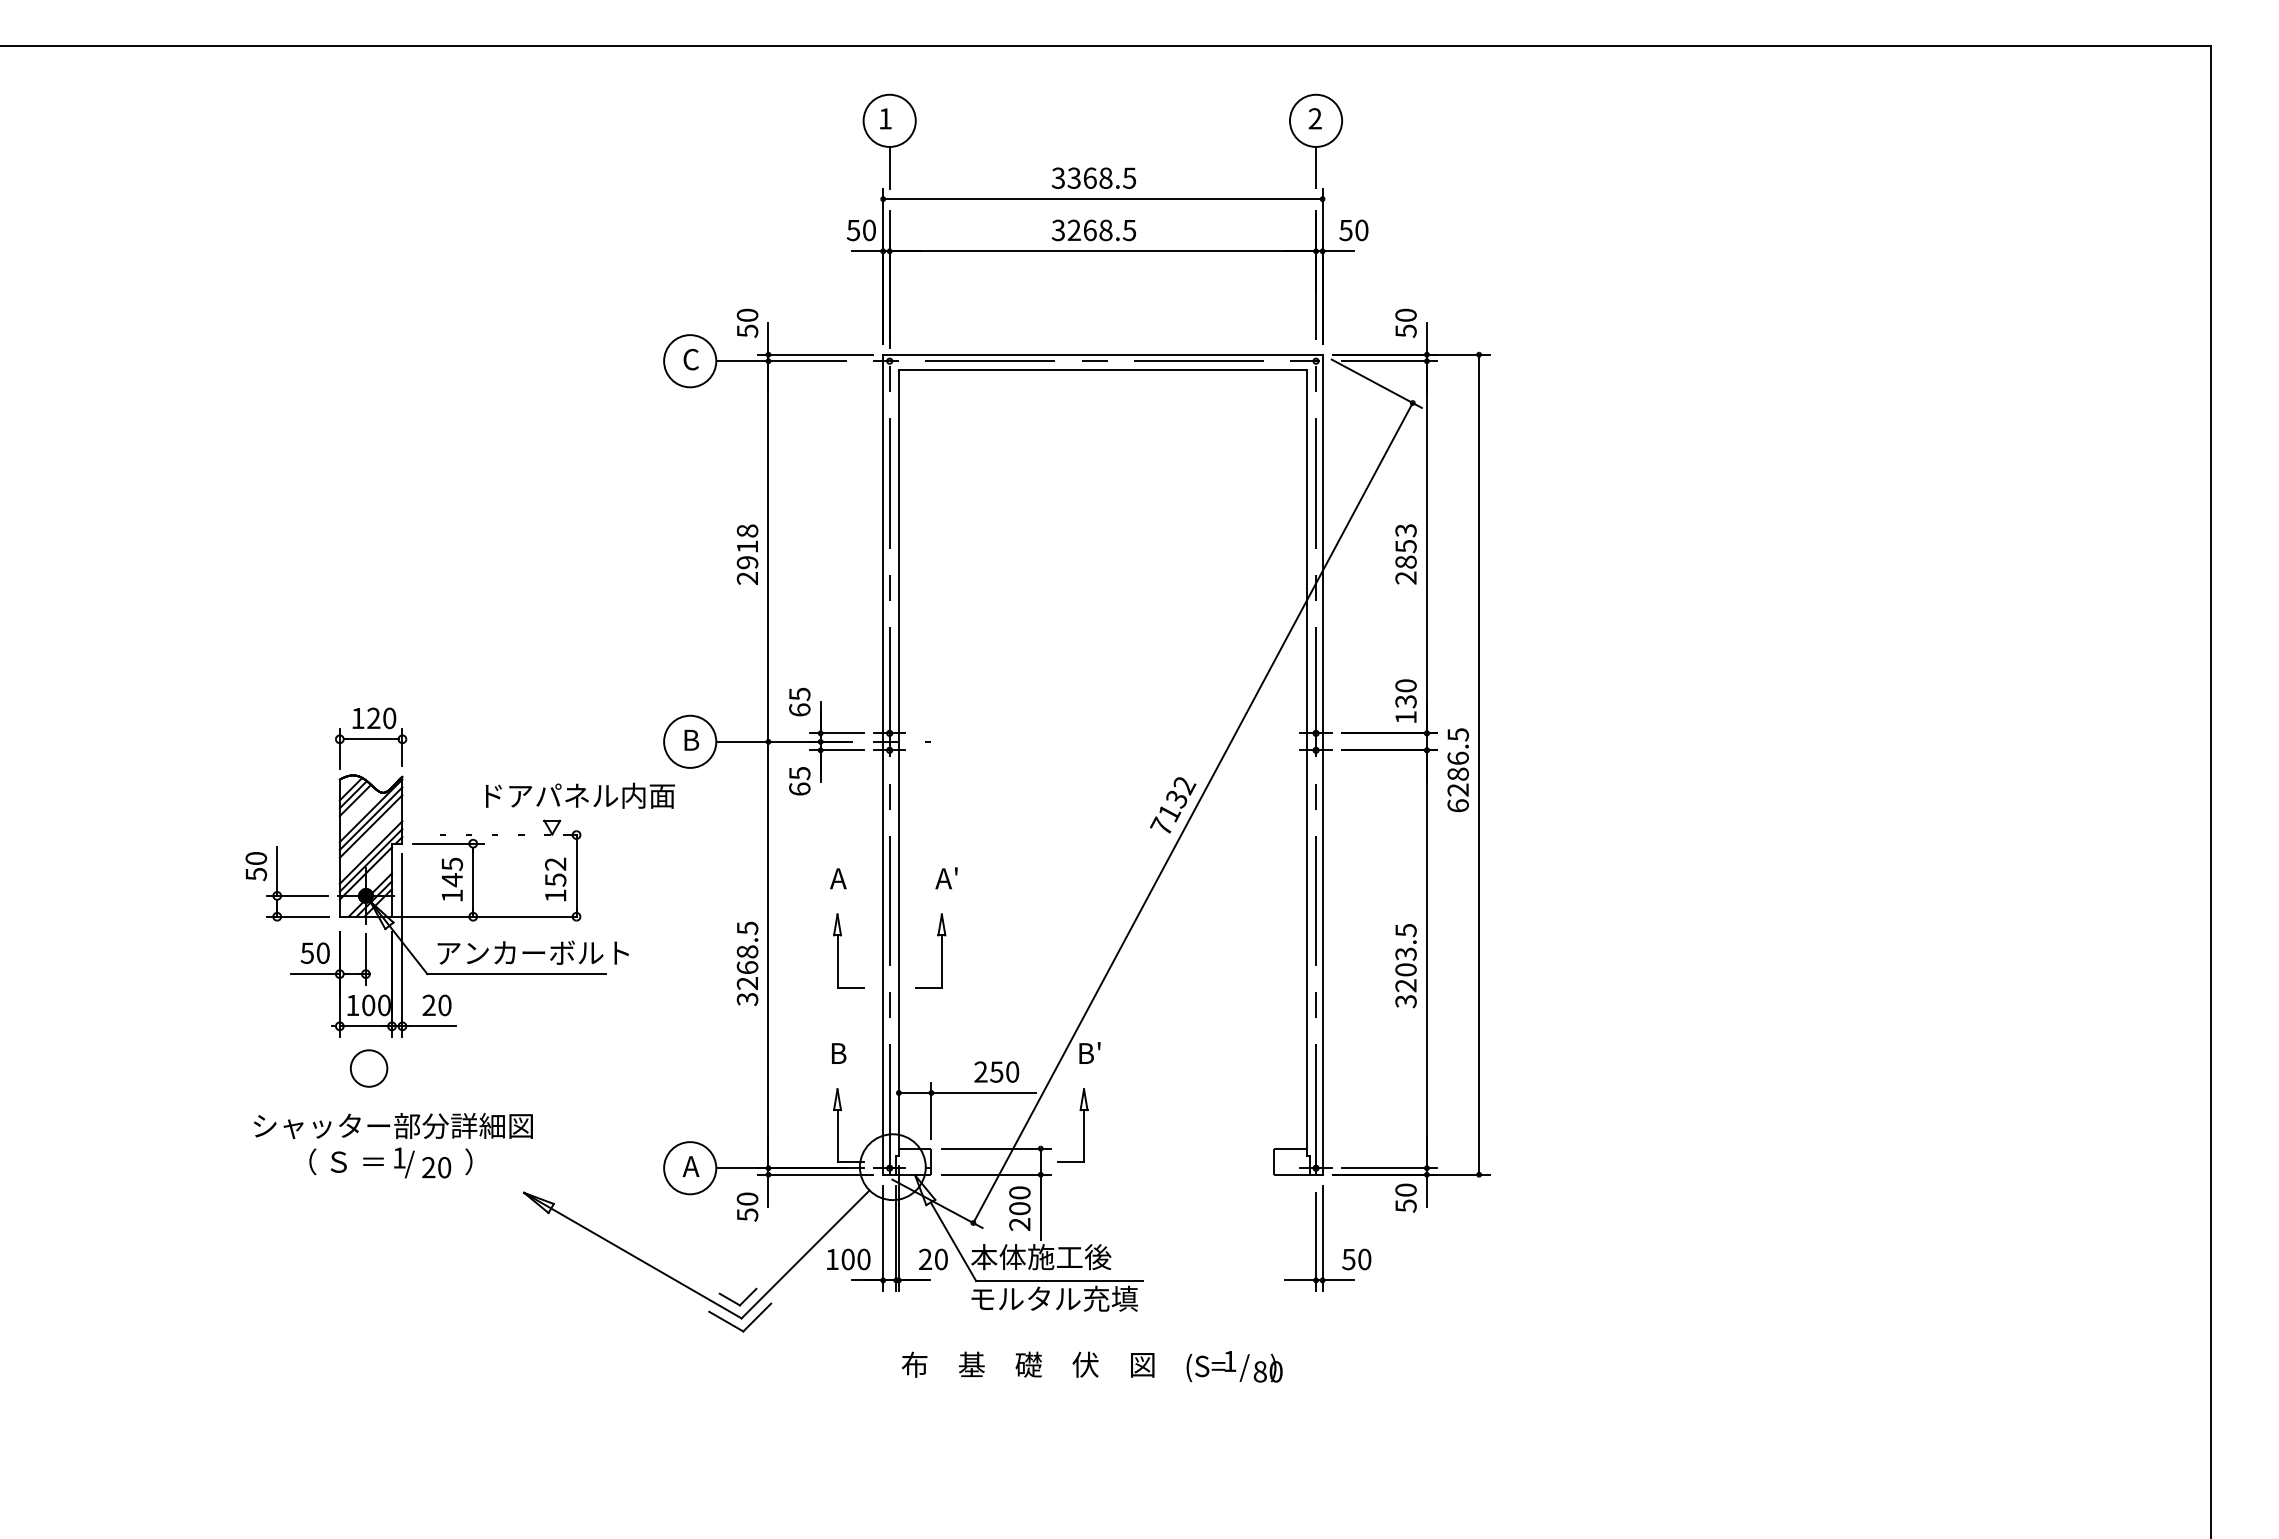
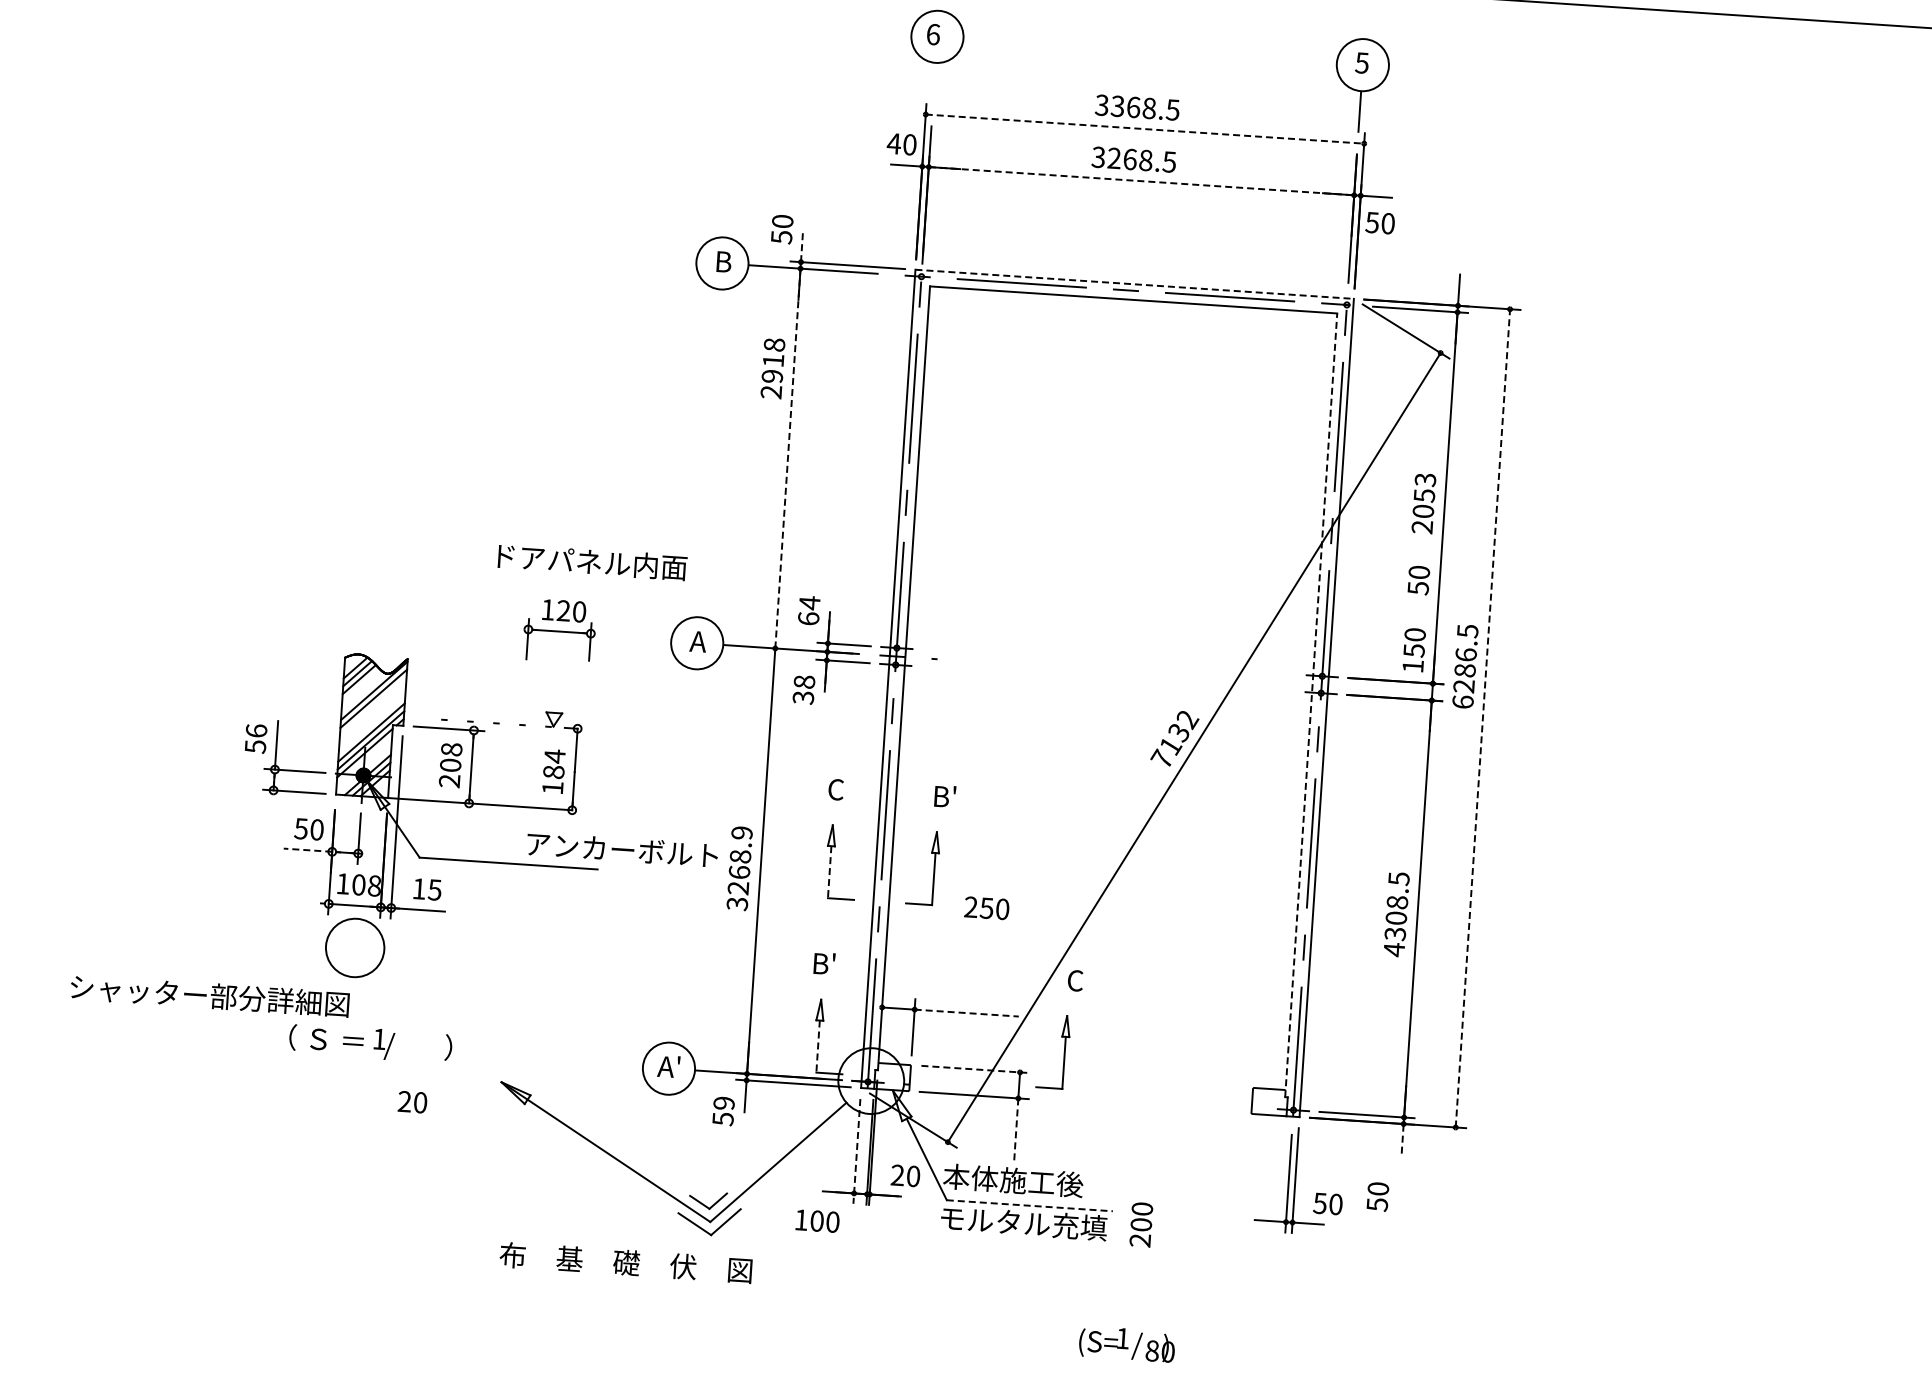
text: (885, 118) -> (933, 34), 1 -> 6
text: (1314, 118) -> (1361, 62), 2 -> 5
line: (889, 167) -> (934, 83), removed
line: (1102, 199) -> (1144, 129), solid -> dashed
text: (853, 230) -> (894, 143), 50 -> 40
text: (1353, 230) -> (1379, 223), moved
line: (1103, 251) -> (1142, 181), solid -> dashed
text: (1405, 322) -> (1418, 579), moved
line: (768, 339) -> (802, 246), solid -> dashed
line: (1102, 354) -> (1134, 284), solid -> dashed
text: (691, 359) -> (723, 261), C -> B
line: (768, 551) -> (787, 458), solid -> dashed
text: (747, 554) -> (772, 368), moved
text: (1406, 561) -> (1423, 510), 2853 -> 2053
text: (799, 694) -> (809, 603), 65 -> 64
text: (1405, 701) -> (1413, 650), 130 -> 150
part: (371, 738) -> (560, 630), moved
text: (690, 739) -> (697, 640), B -> A
line: (1306, 763) -> (1310, 705), solid -> dashed
line: (1479, 764) -> (1483, 718), solid -> dashed
text: (1457, 770) -> (1464, 666), moved
text: (799, 780) -> (803, 689), 65 -> 38
text: (580, 795) -> (592, 561), moved
line: (370, 826) -> (372, 706), removed
text: (255, 857) -> (255, 729), 50 -> 56
text: (555, 871) -> (554, 763), 152 -> 184
text: (838, 878) -> (836, 789), A -> C
text: (946, 878) -> (943, 796), A' -> B'
text: (451, 879) -> (449, 764), 145 -> 208
text: (747, 928) -> (742, 833), 3268.5 -> 3268.9
text: (532, 952) -> (621, 849), moved
line: (837, 961) -> (829, 872), solid -> dashed
line: (315, 974) -> (307, 850), solid -> dashed
text: (1405, 977) -> (1395, 925), 3203.5 -> 4308.5
text: (384, 1005) -> (374, 886), 100 -> 108
text: (436, 1005) -> (426, 889), 20 -> 15
text: (838, 1052) -> (824, 963), B -> B'
text: (1089, 1053) -> (1075, 980), B' -> C
circle: (368, 1068) -> (354, 947), size x1.6
text: (996, 1071) -> (986, 907), moved
line: (984, 1093) -> (967, 1013), solid -> dashed
text: (393, 1126) -> (210, 996), moved
line: (837, 1136) -> (818, 1046), solid -> dashed
line: (996, 1148) -> (975, 1069), solid -> dashed
text: (689, 1166) -> (668, 1066), A -> A'
text: (436, 1167) -> (412, 1102), moved
line: (1426, 1191) -> (1402, 1140), solid -> dashed
text: (1405, 1197) -> (1377, 1196), moved
text: (747, 1198) -> (724, 1102), 50 -> 59
line: (1040, 1207) -> (1015, 1131), solid -> dashed
text: (1019, 1208) -> (1140, 1224), moved
line: (883, 1238) -> (857, 1151), solid -> dashed
text: (848, 1259) -> (817, 1221), moved
line: (1059, 1281) -> (1029, 1206), solid -> dashed
text: (1027, 1364) -> (625, 1262), moved
text: (1234, 1366) -> (1127, 1343), moved

